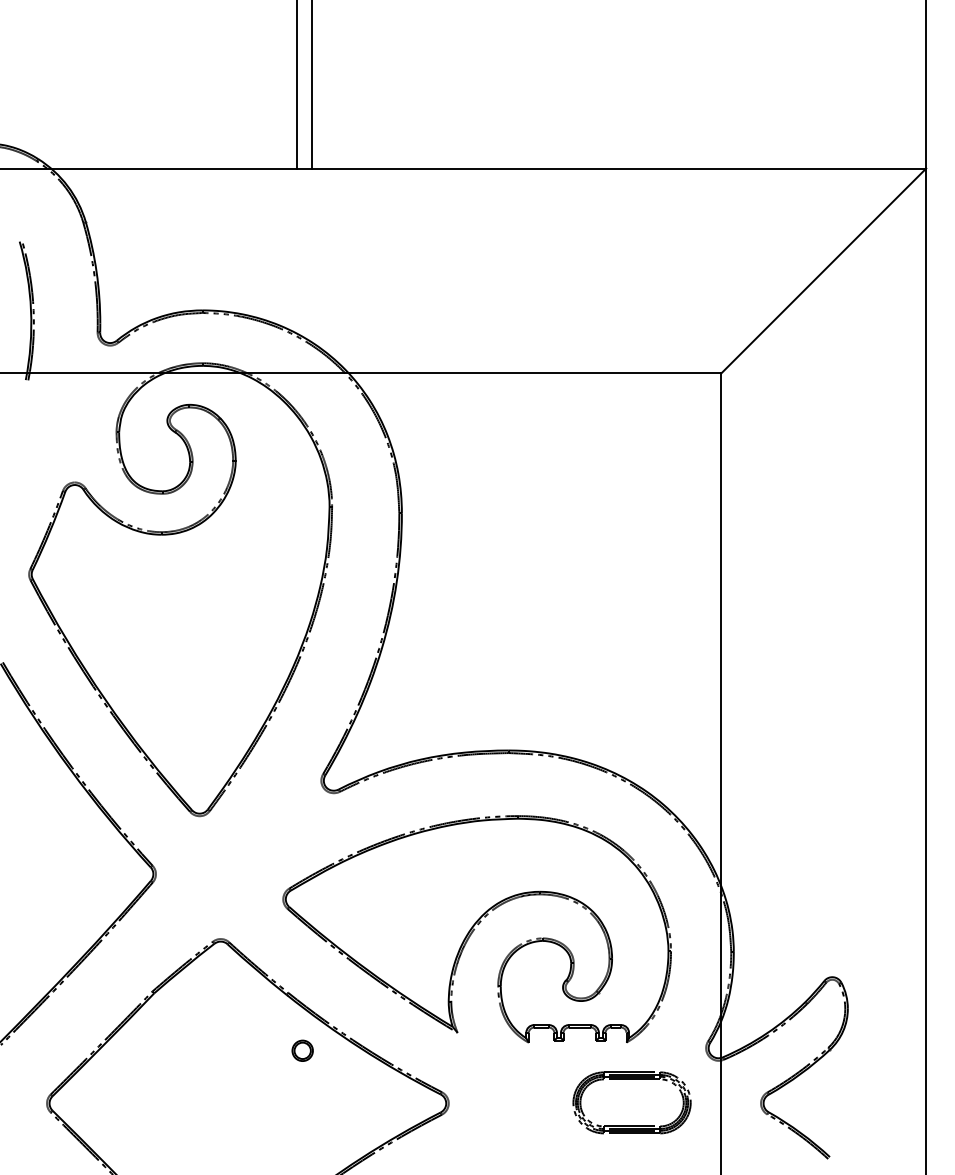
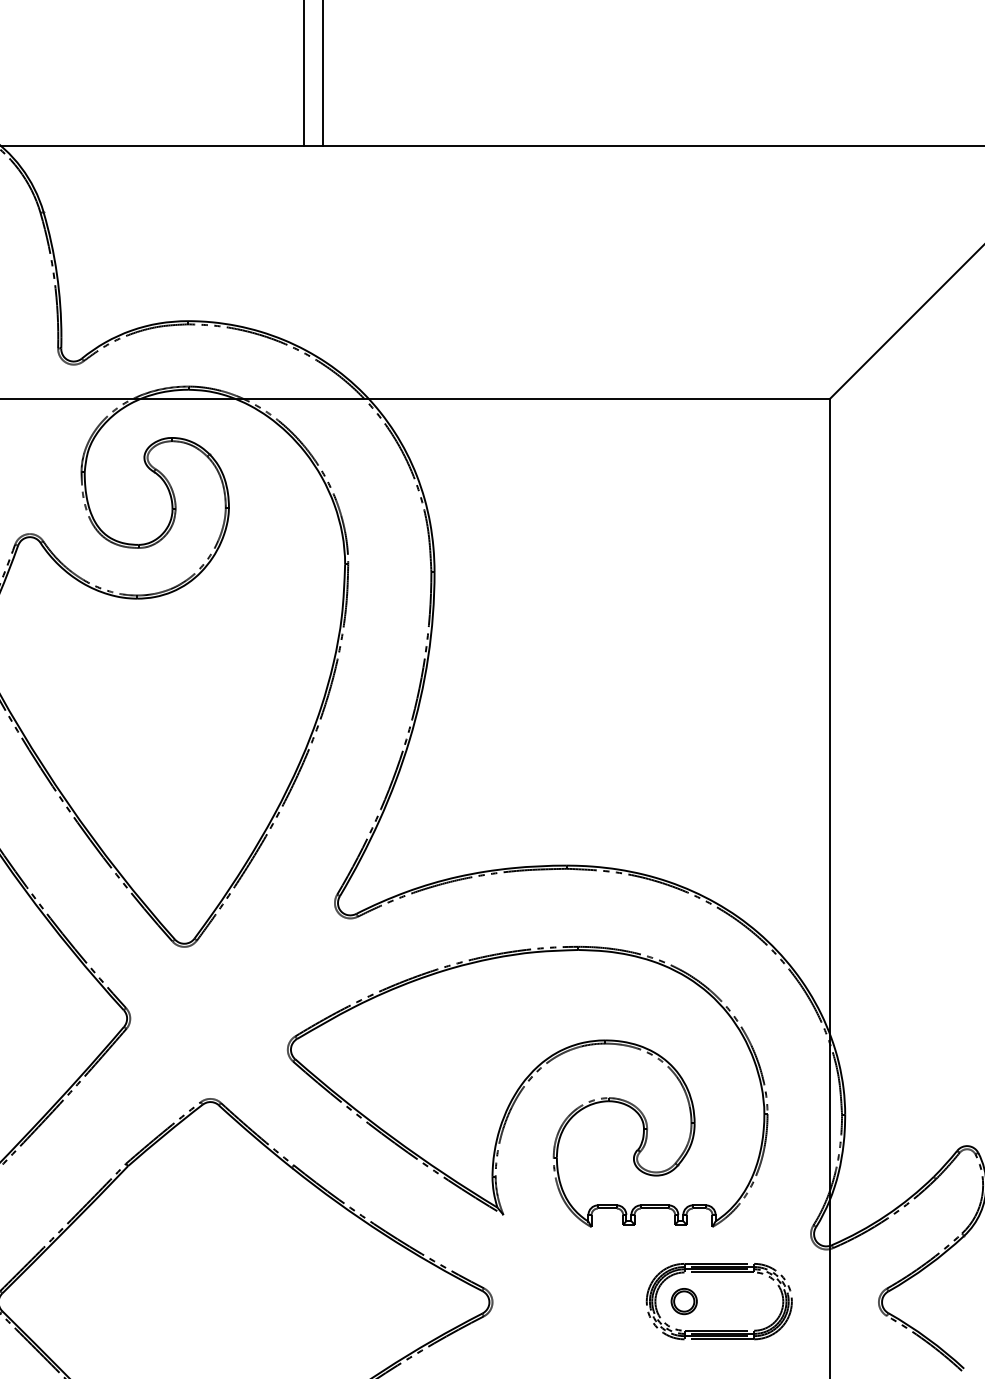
part: (302, 1050) -> (683, 1301), moved

